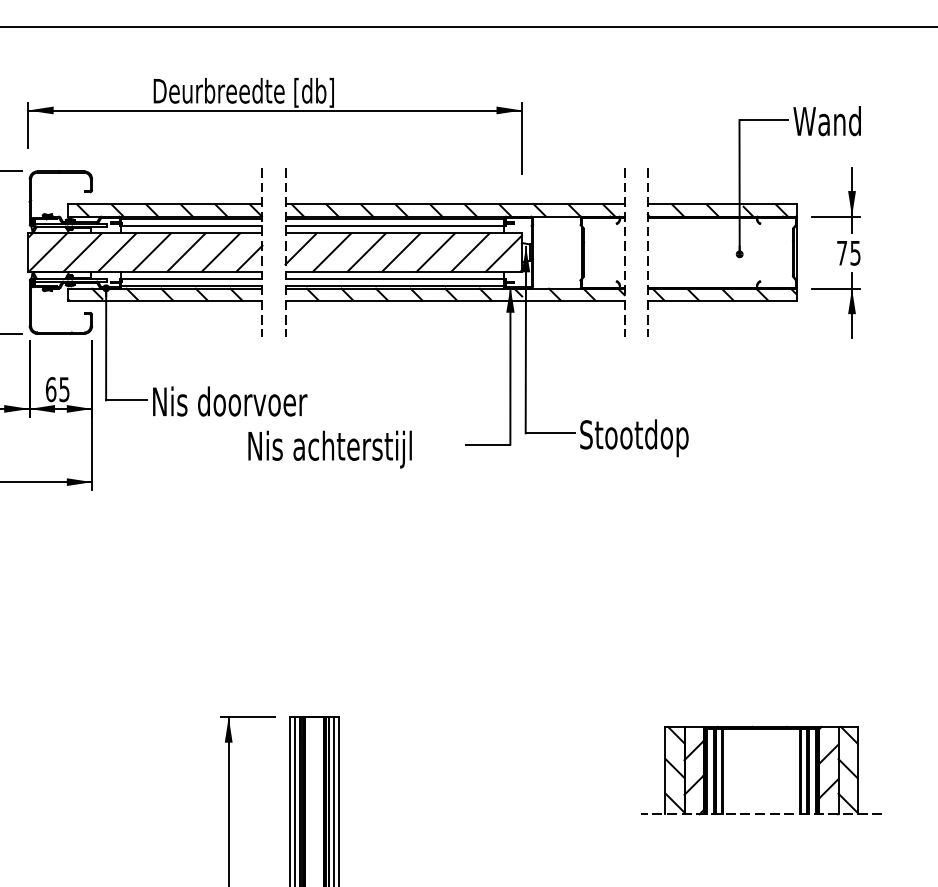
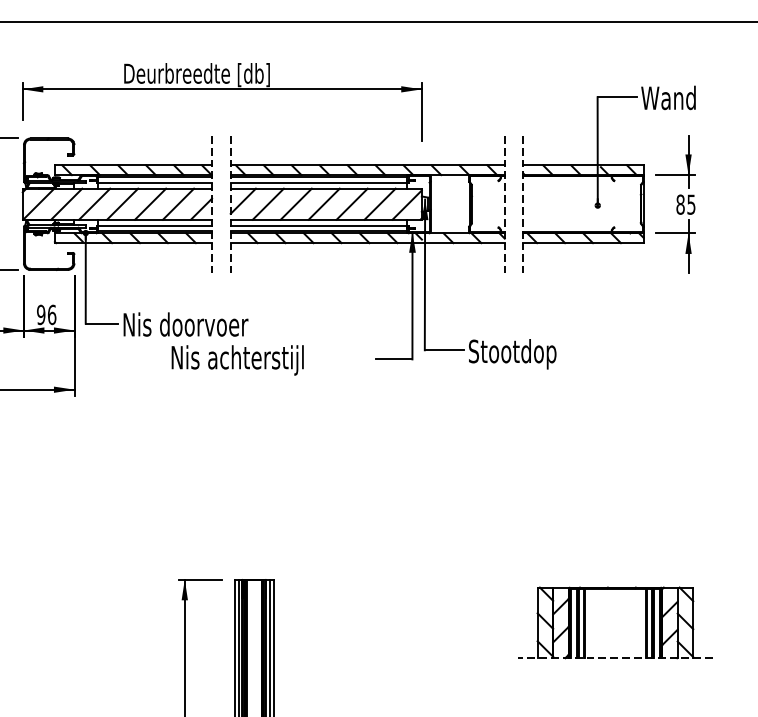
text: (842, 252) -> (680, 204), 75 -> 85
text: (57, 389) -> (46, 314), 65 -> 96
text: (329, 449) -> (237, 360), moved

